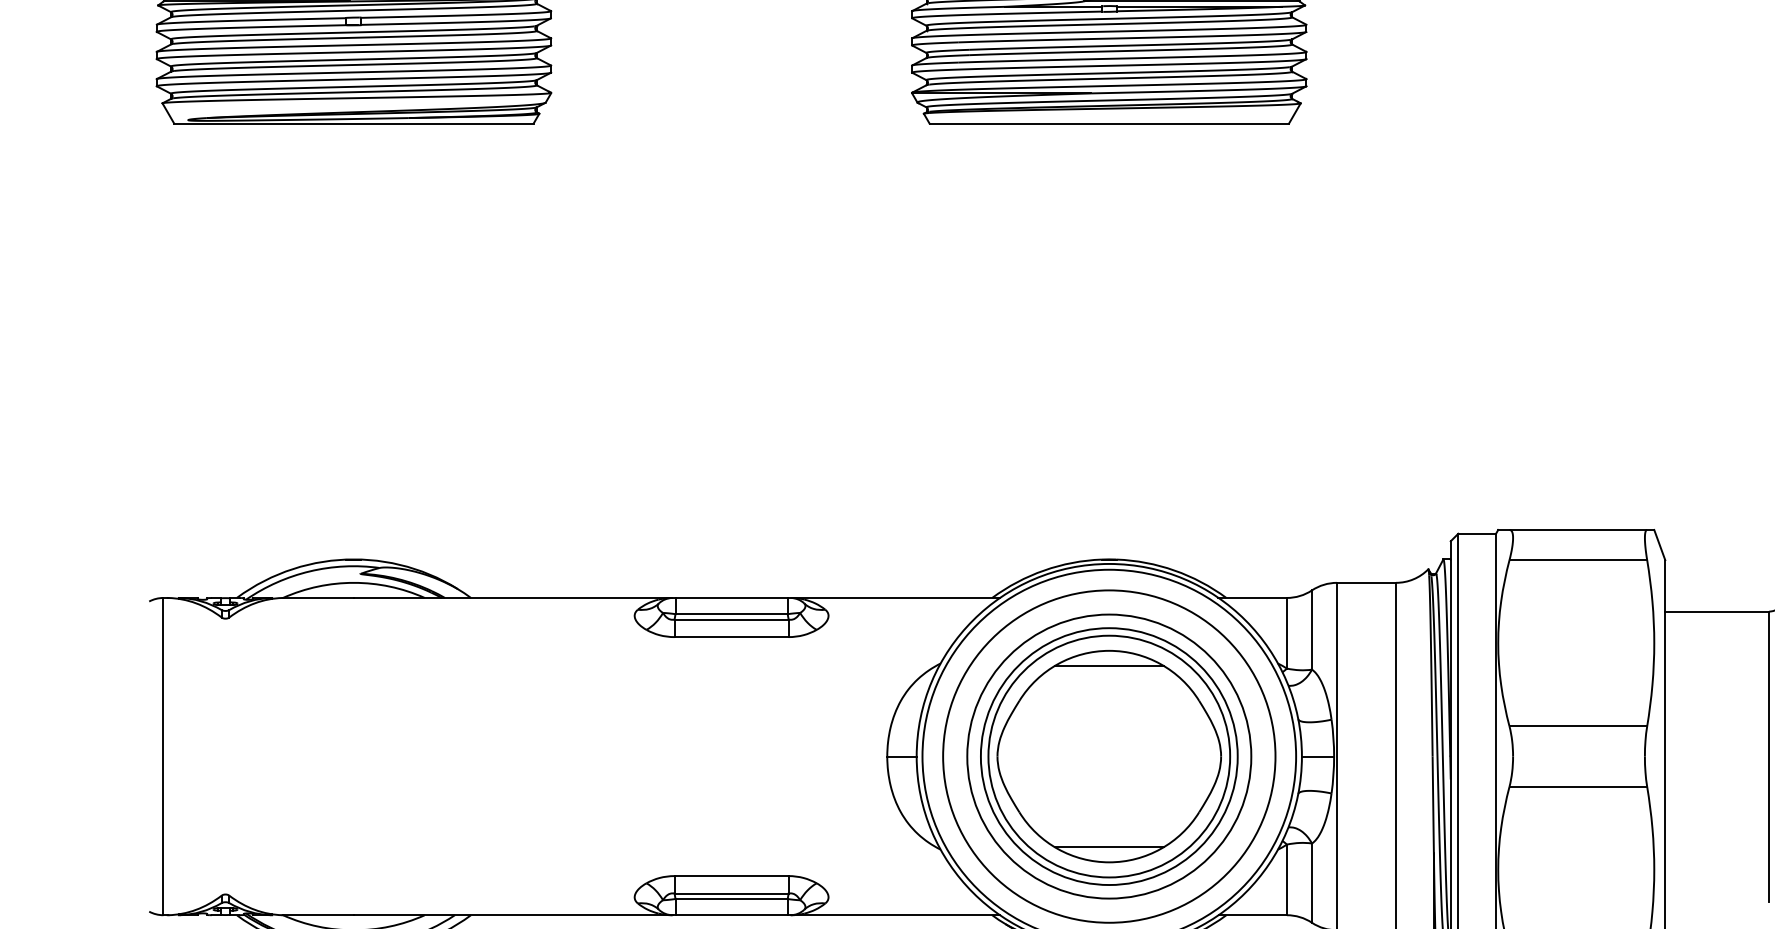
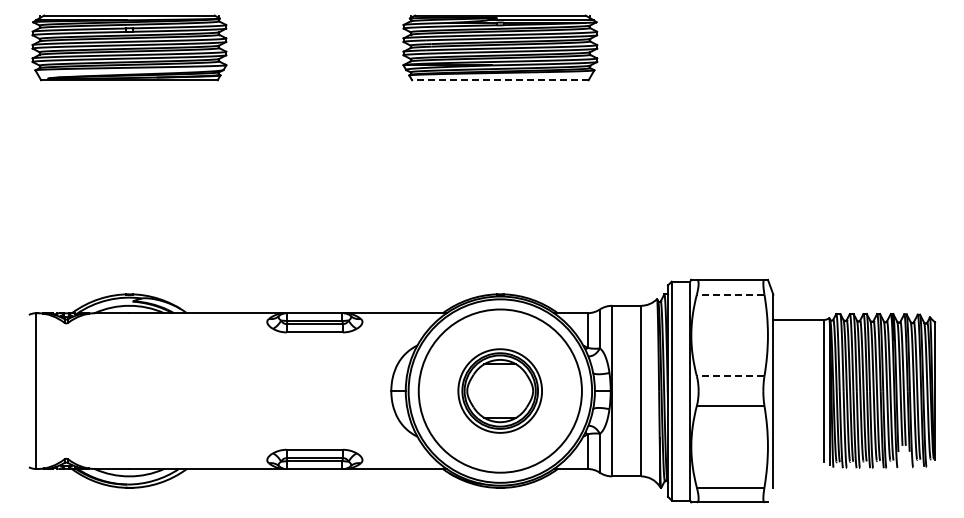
line: (1107, 124) -> (499, 80), solid -> dashed
line: (1577, 559) -> (730, 294), solid -> dashed
line: (1577, 726) -> (730, 376), solid -> dashed
part: (1107, 755) -> (499, 390), size x0.6

